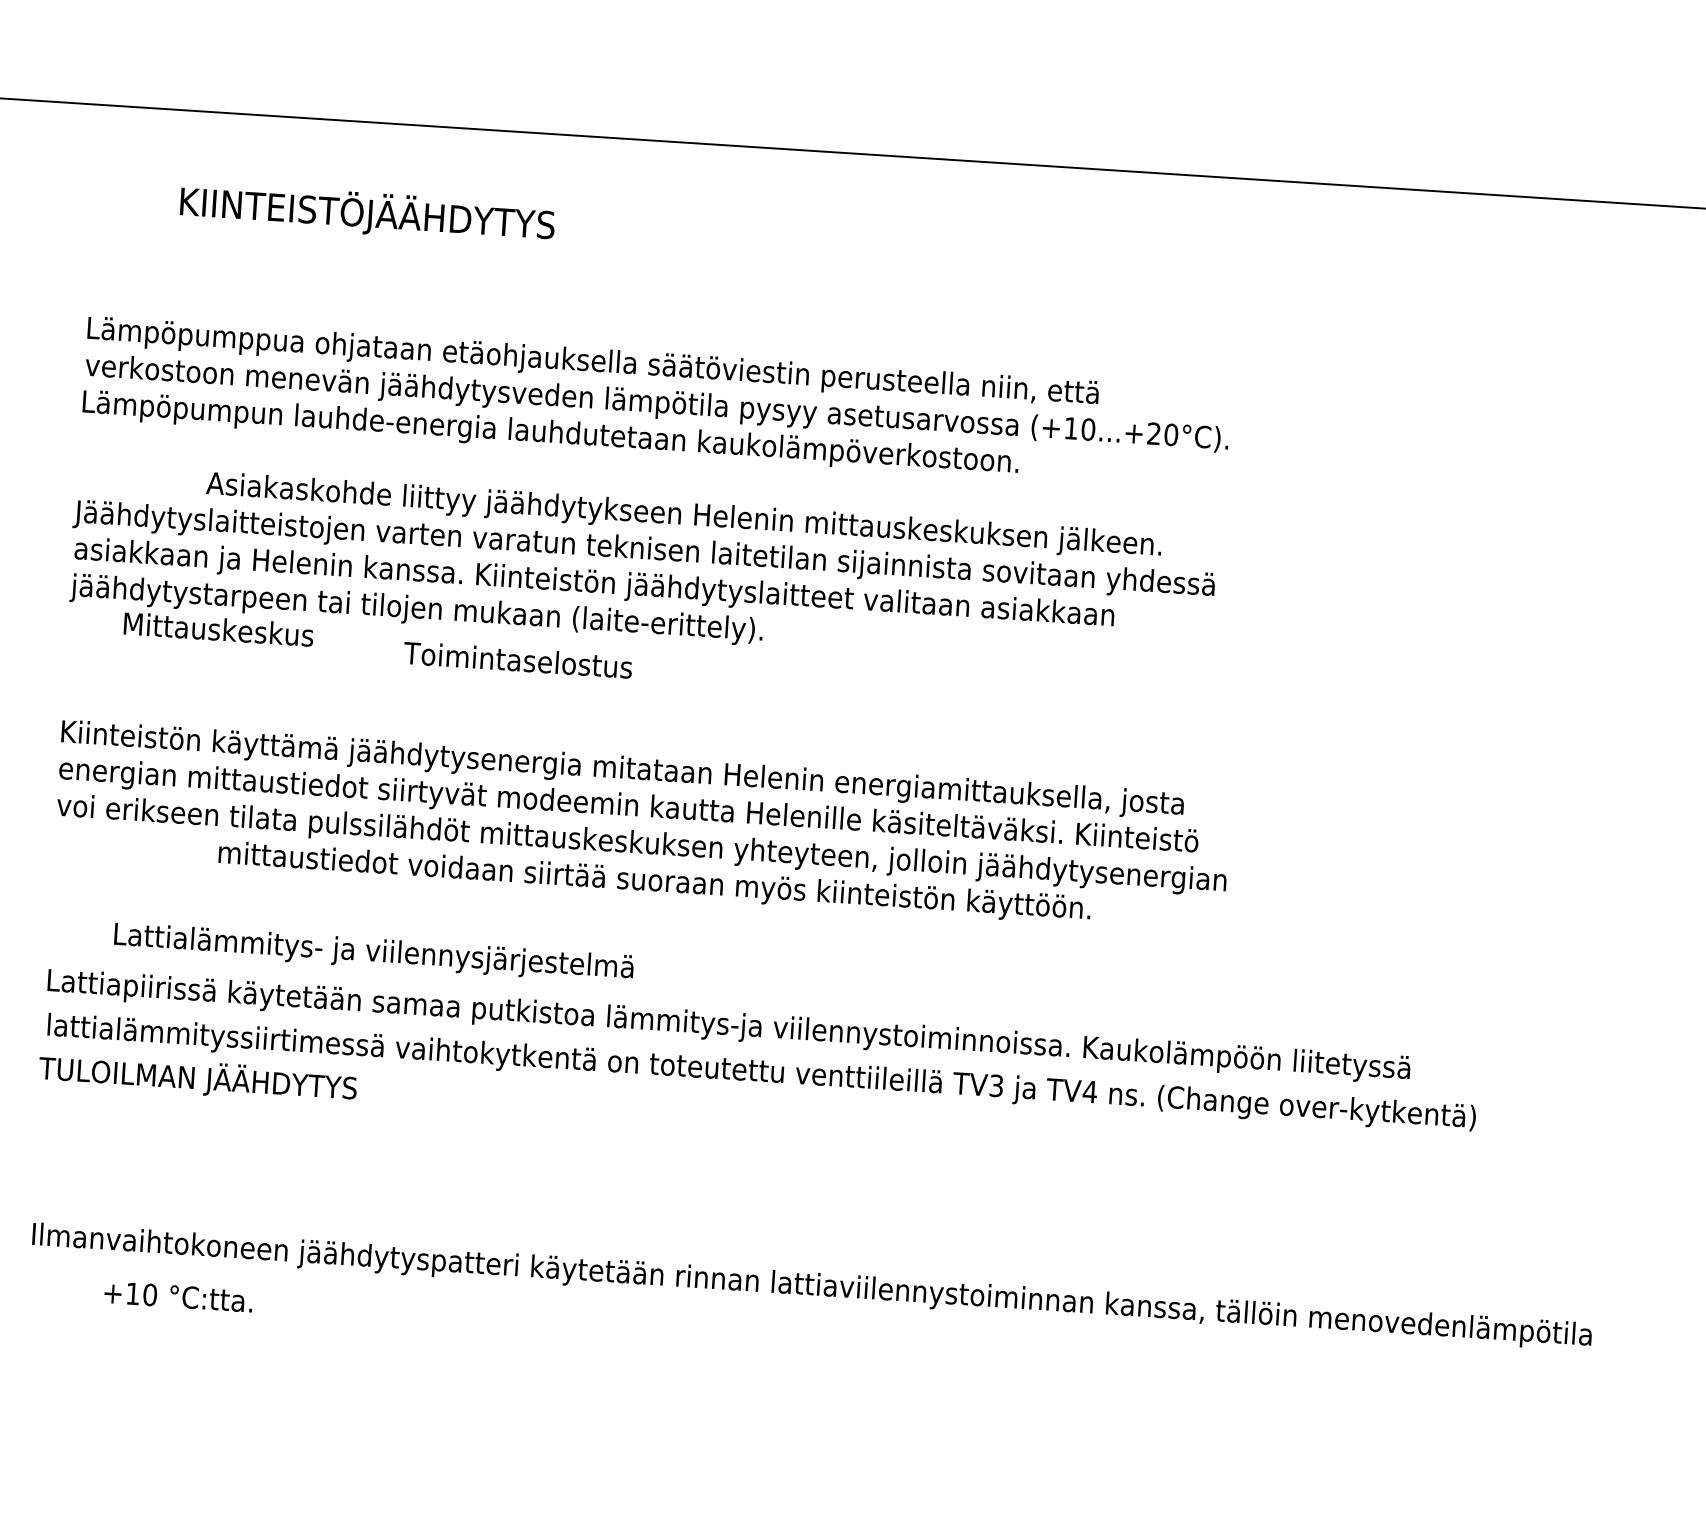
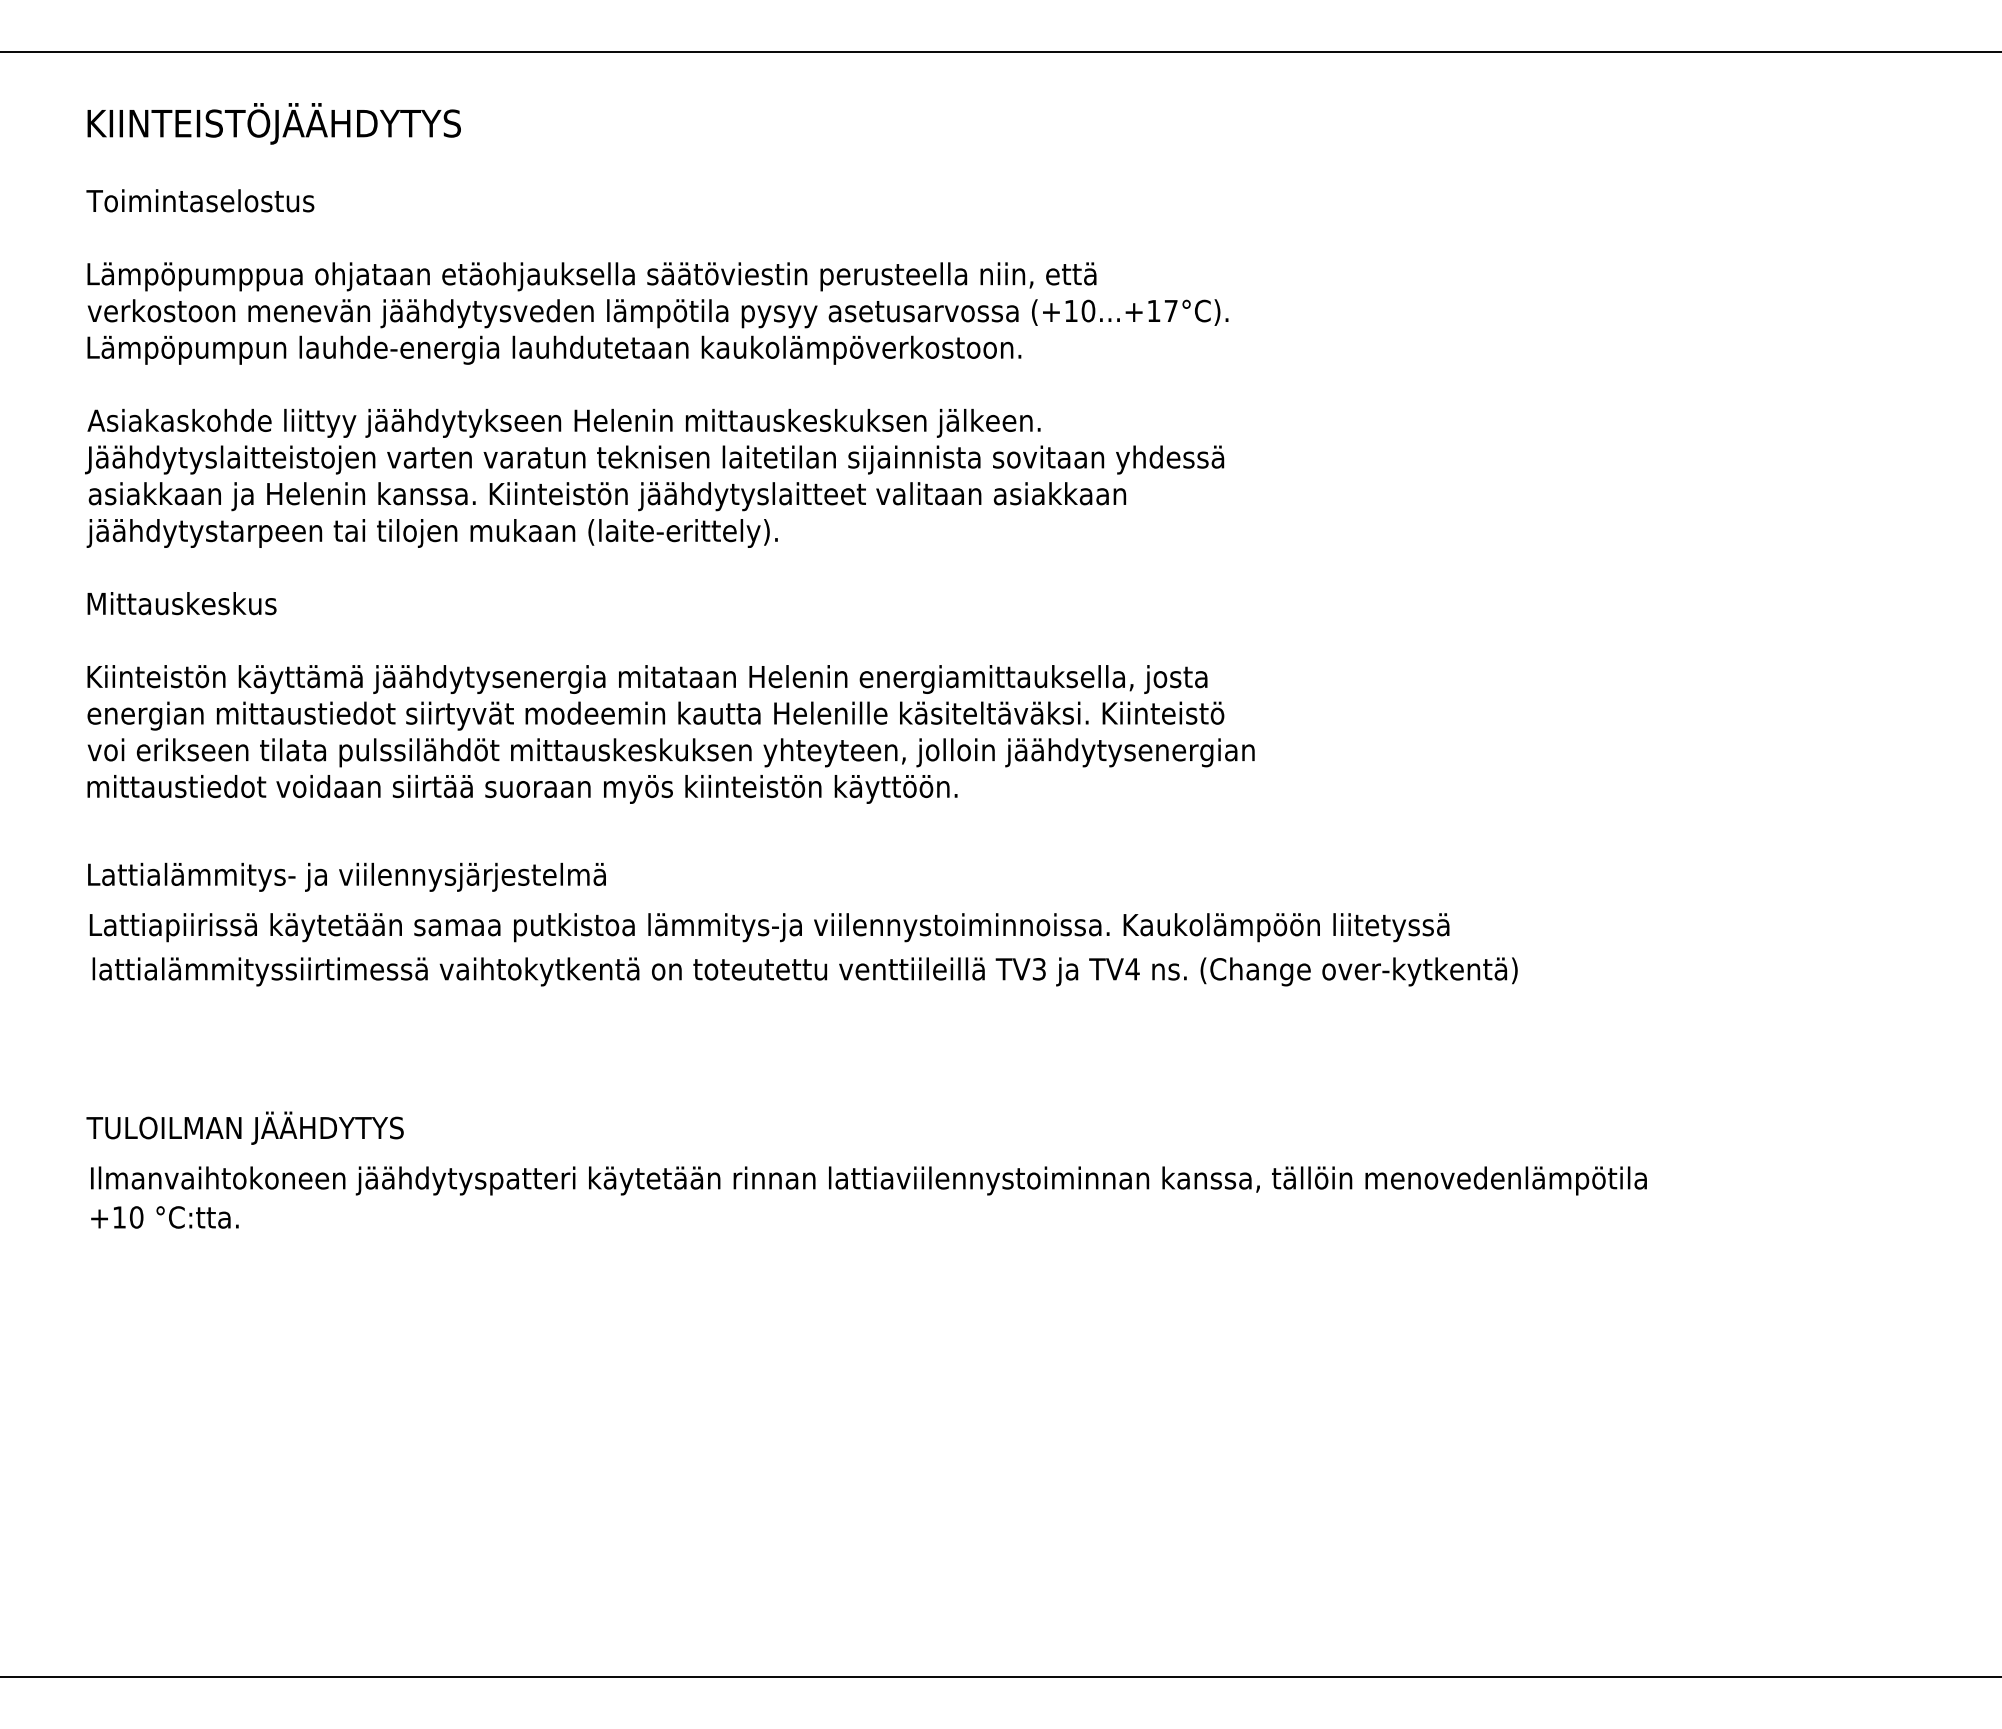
text: (366, 213) -> (273, 123), moved
text: (1162, 433) -> (1162, 310), (+10...+20°C). -> (+10...+17°C).
text: (683, 515) -> (563, 422), moved
text: (218, 629) -> (181, 603), moved
text: (518, 659) -> (200, 200), moved
text: (654, 882) -> (522, 789), moved
text: (373, 952) -> (346, 876), moved
text: (197, 1077) -> (244, 1127), moved
text: (178, 1296) -> (164, 1217), moved

